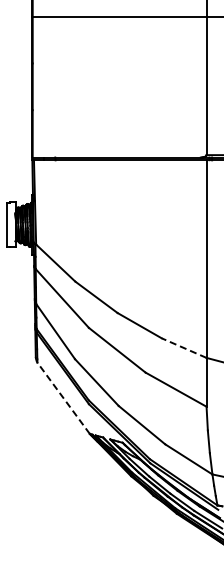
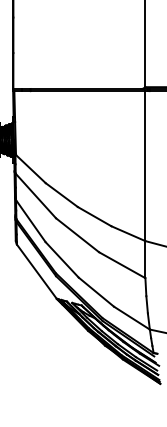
line: (183, 347) -> (127, 233), dashed -> solid
line: (63, 397) -> (36, 271), dashed -> solid

